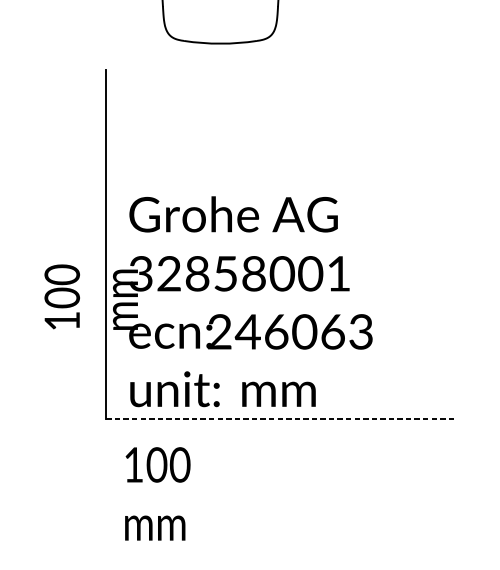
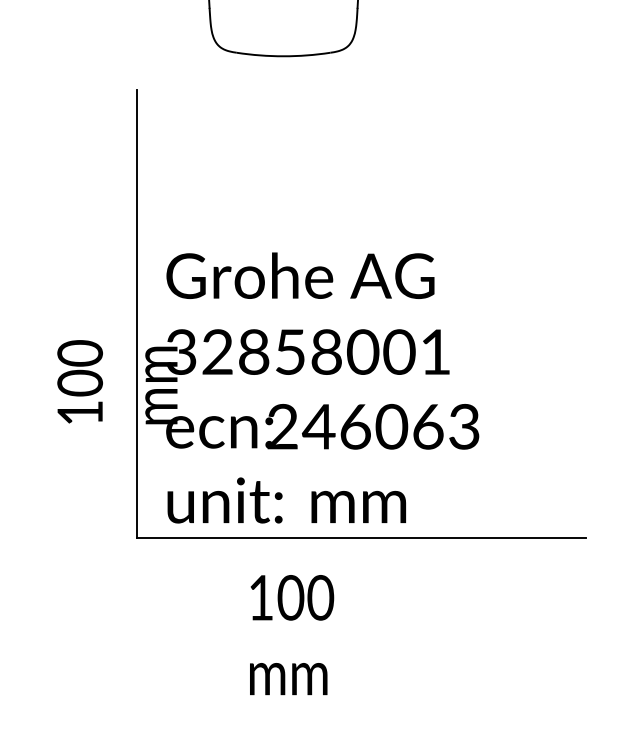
line: (281, 418) -> (361, 538), dashed -> solid
text: (158, 494) -> (292, 635), moved

